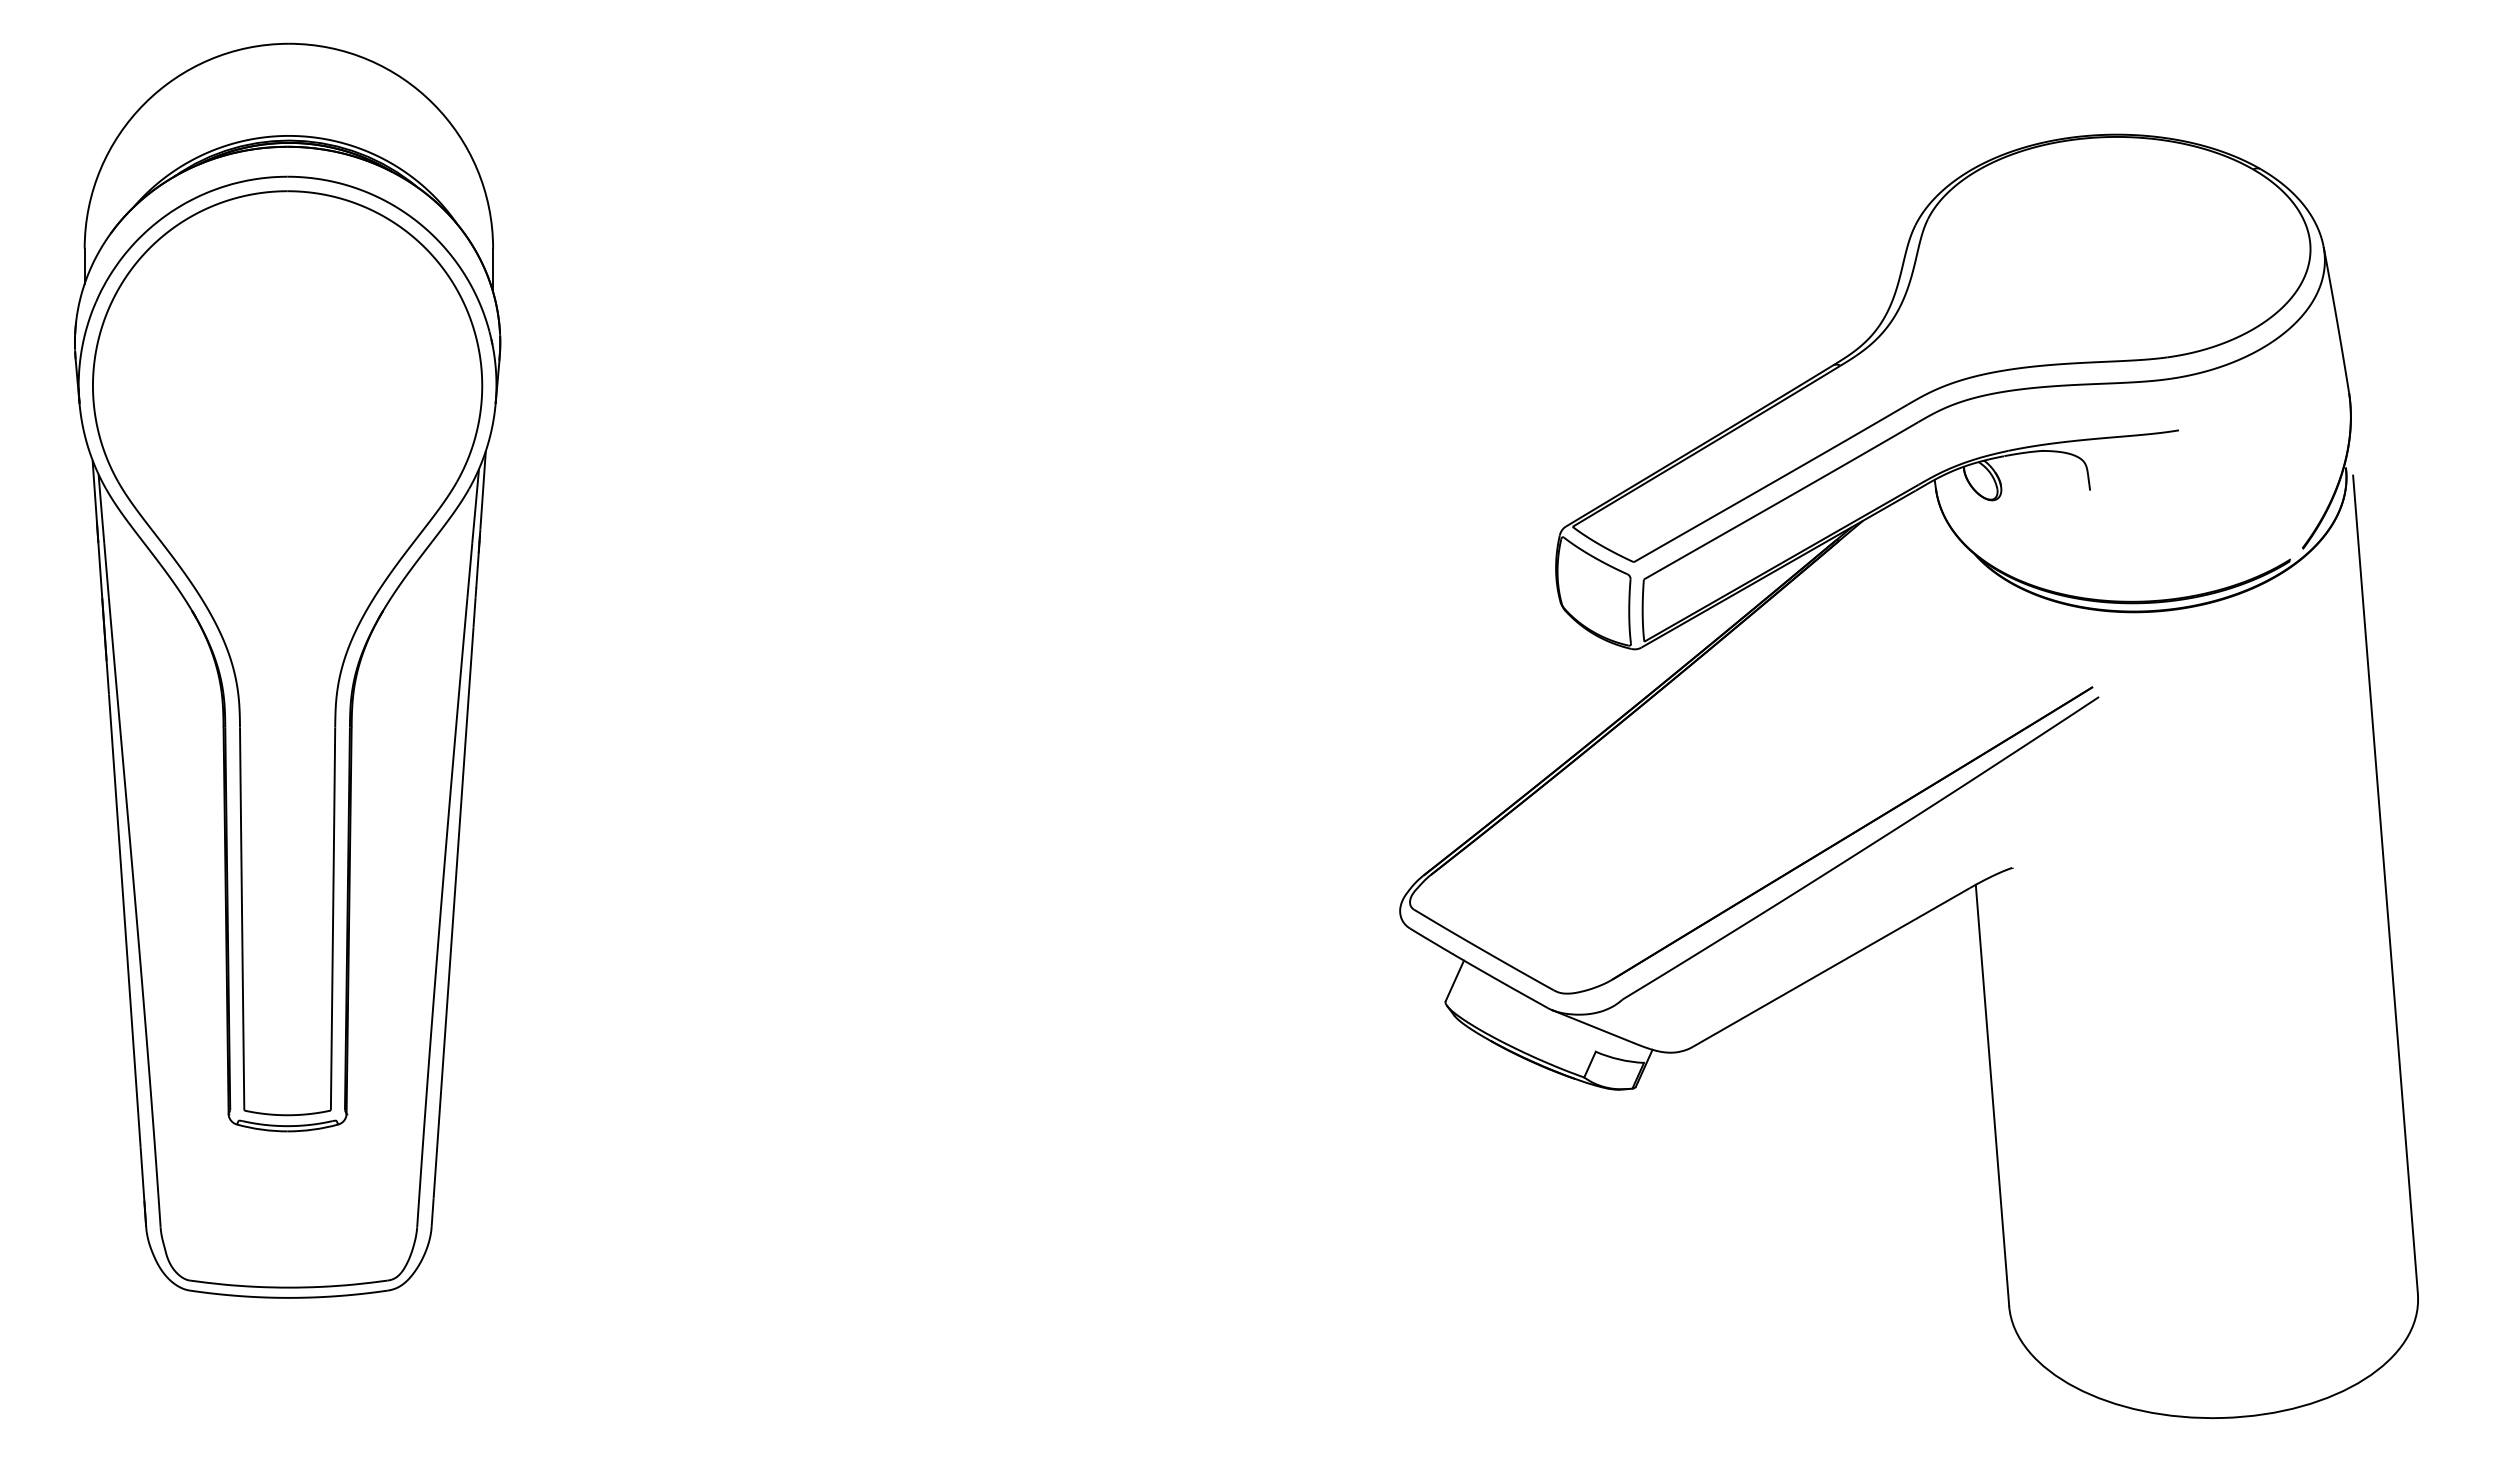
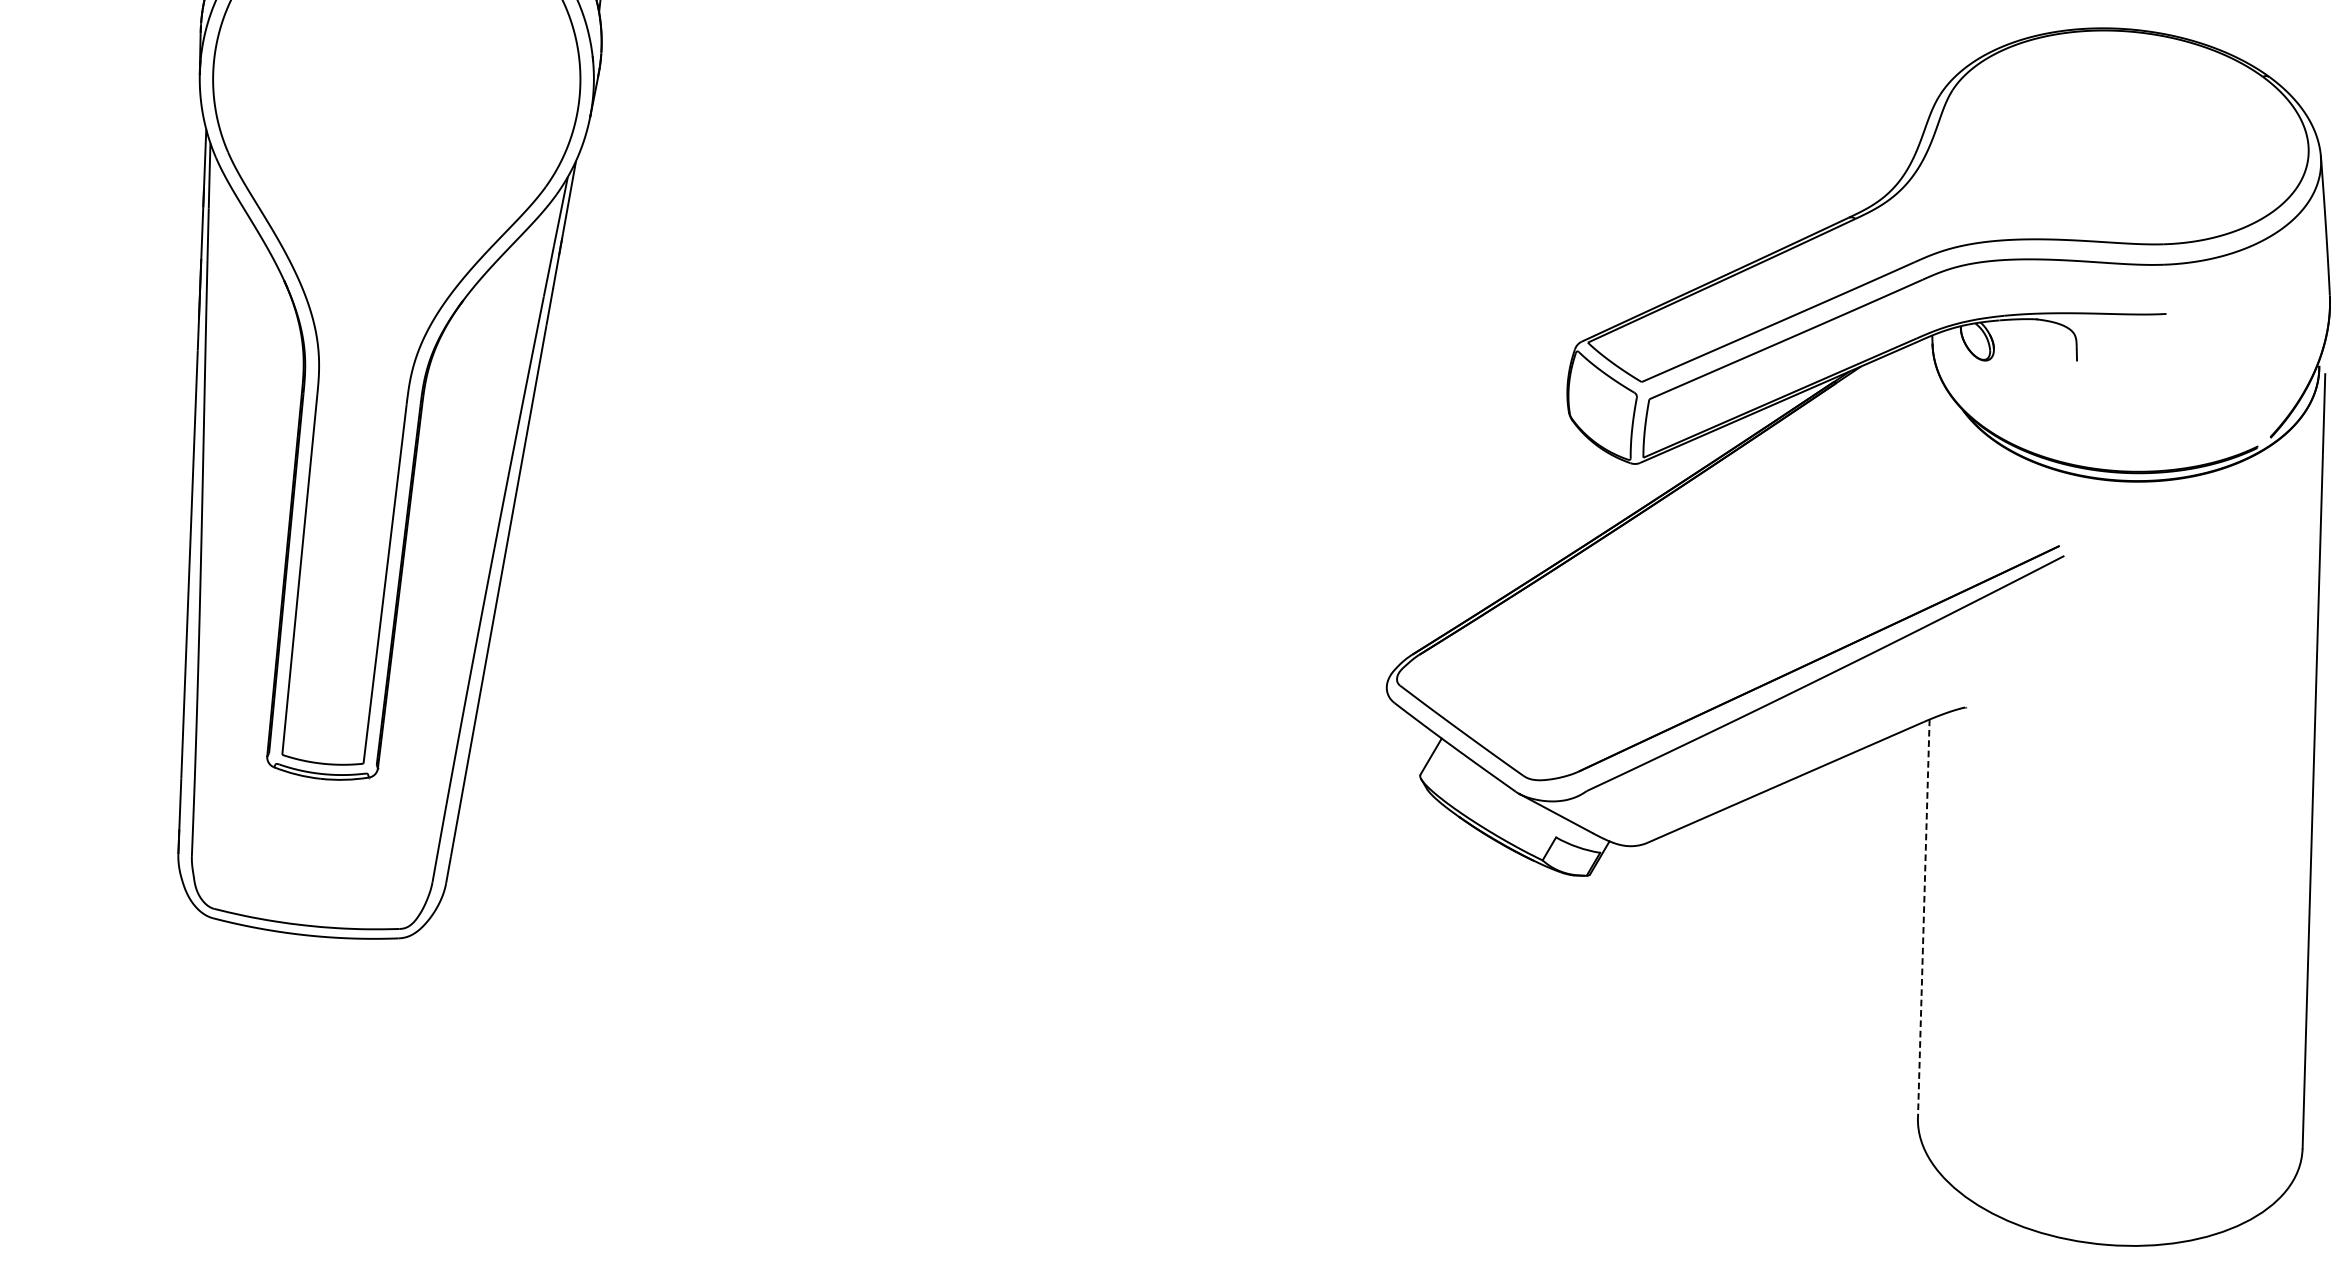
line: (1992, 1095) -> (1923, 918), solid -> dashed

